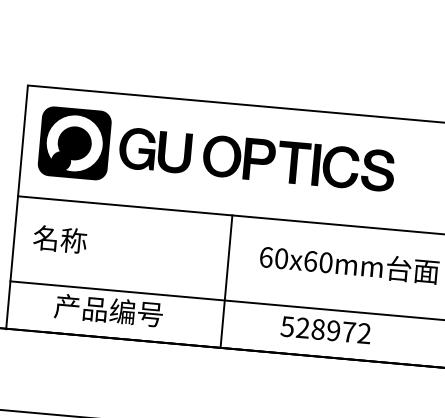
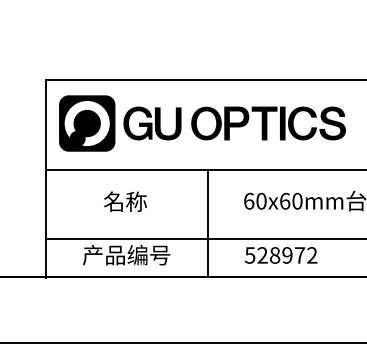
text: (60, 239) -> (125, 201), moved
line: (226, 281) -> (207, 223), moved
text: (326, 330) -> (281, 255), moved

